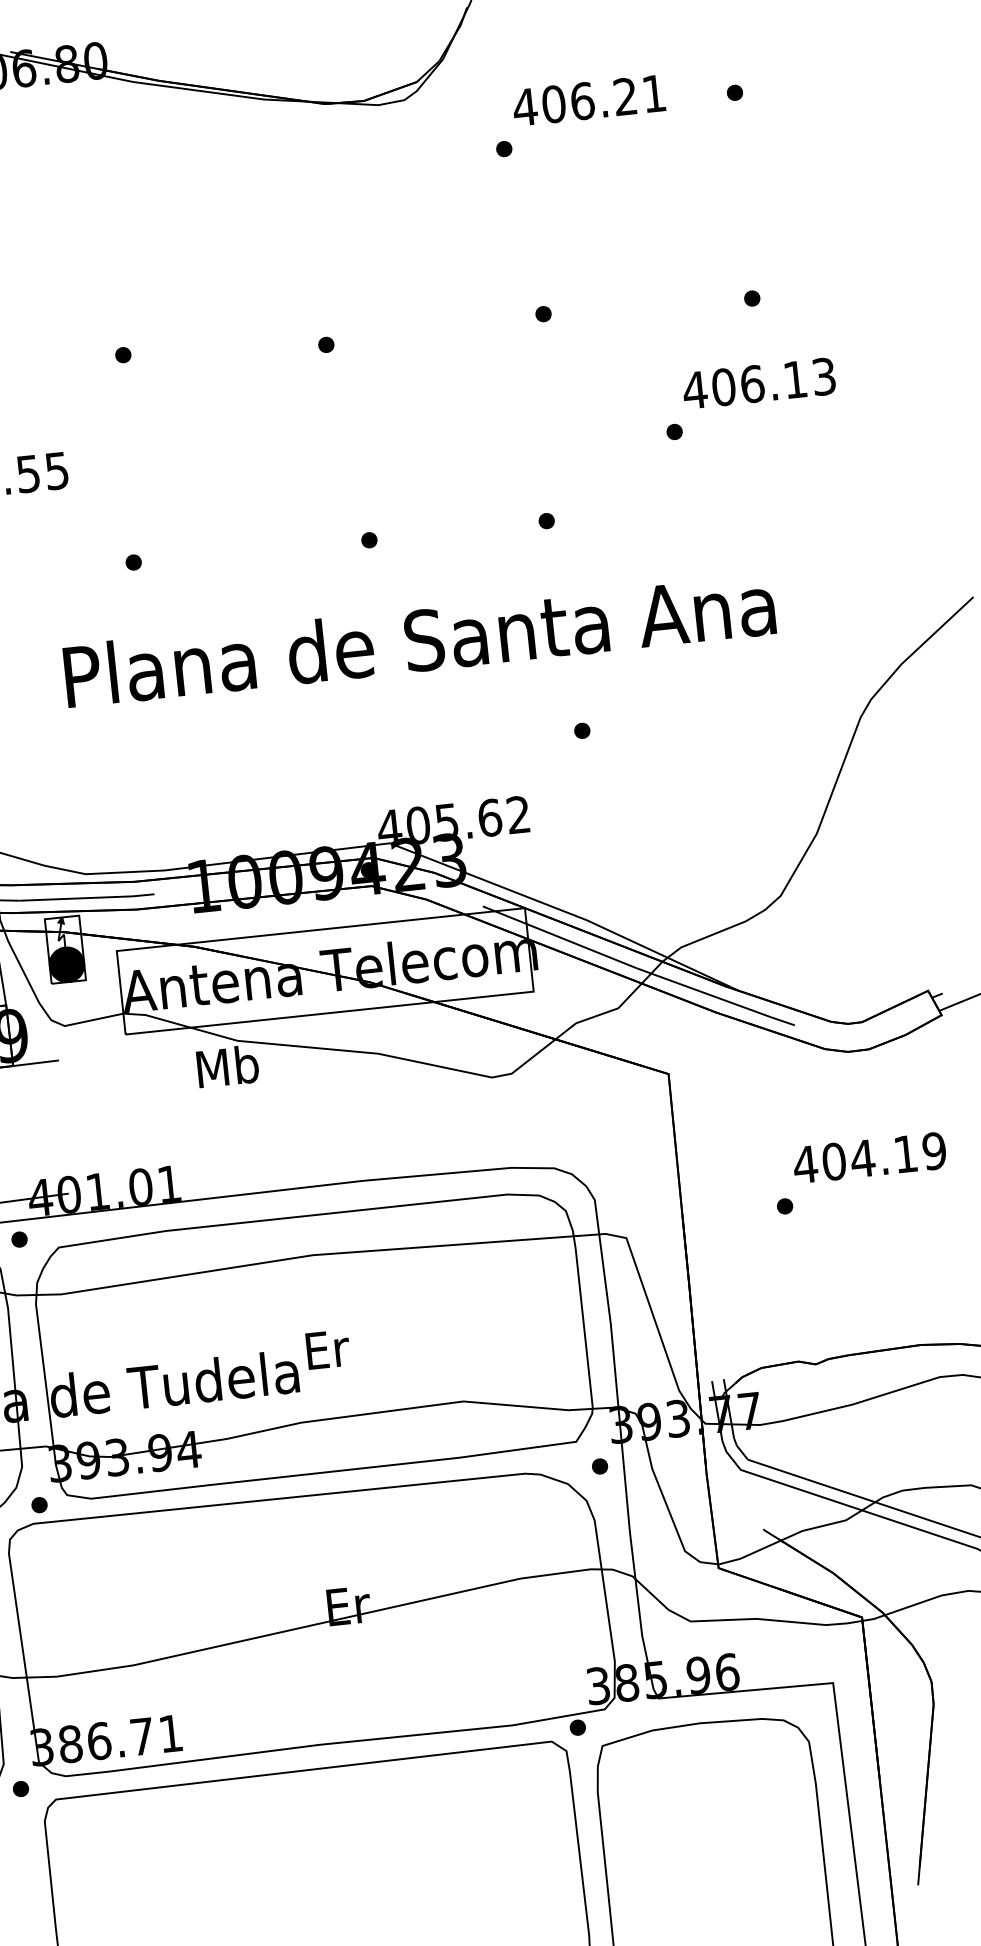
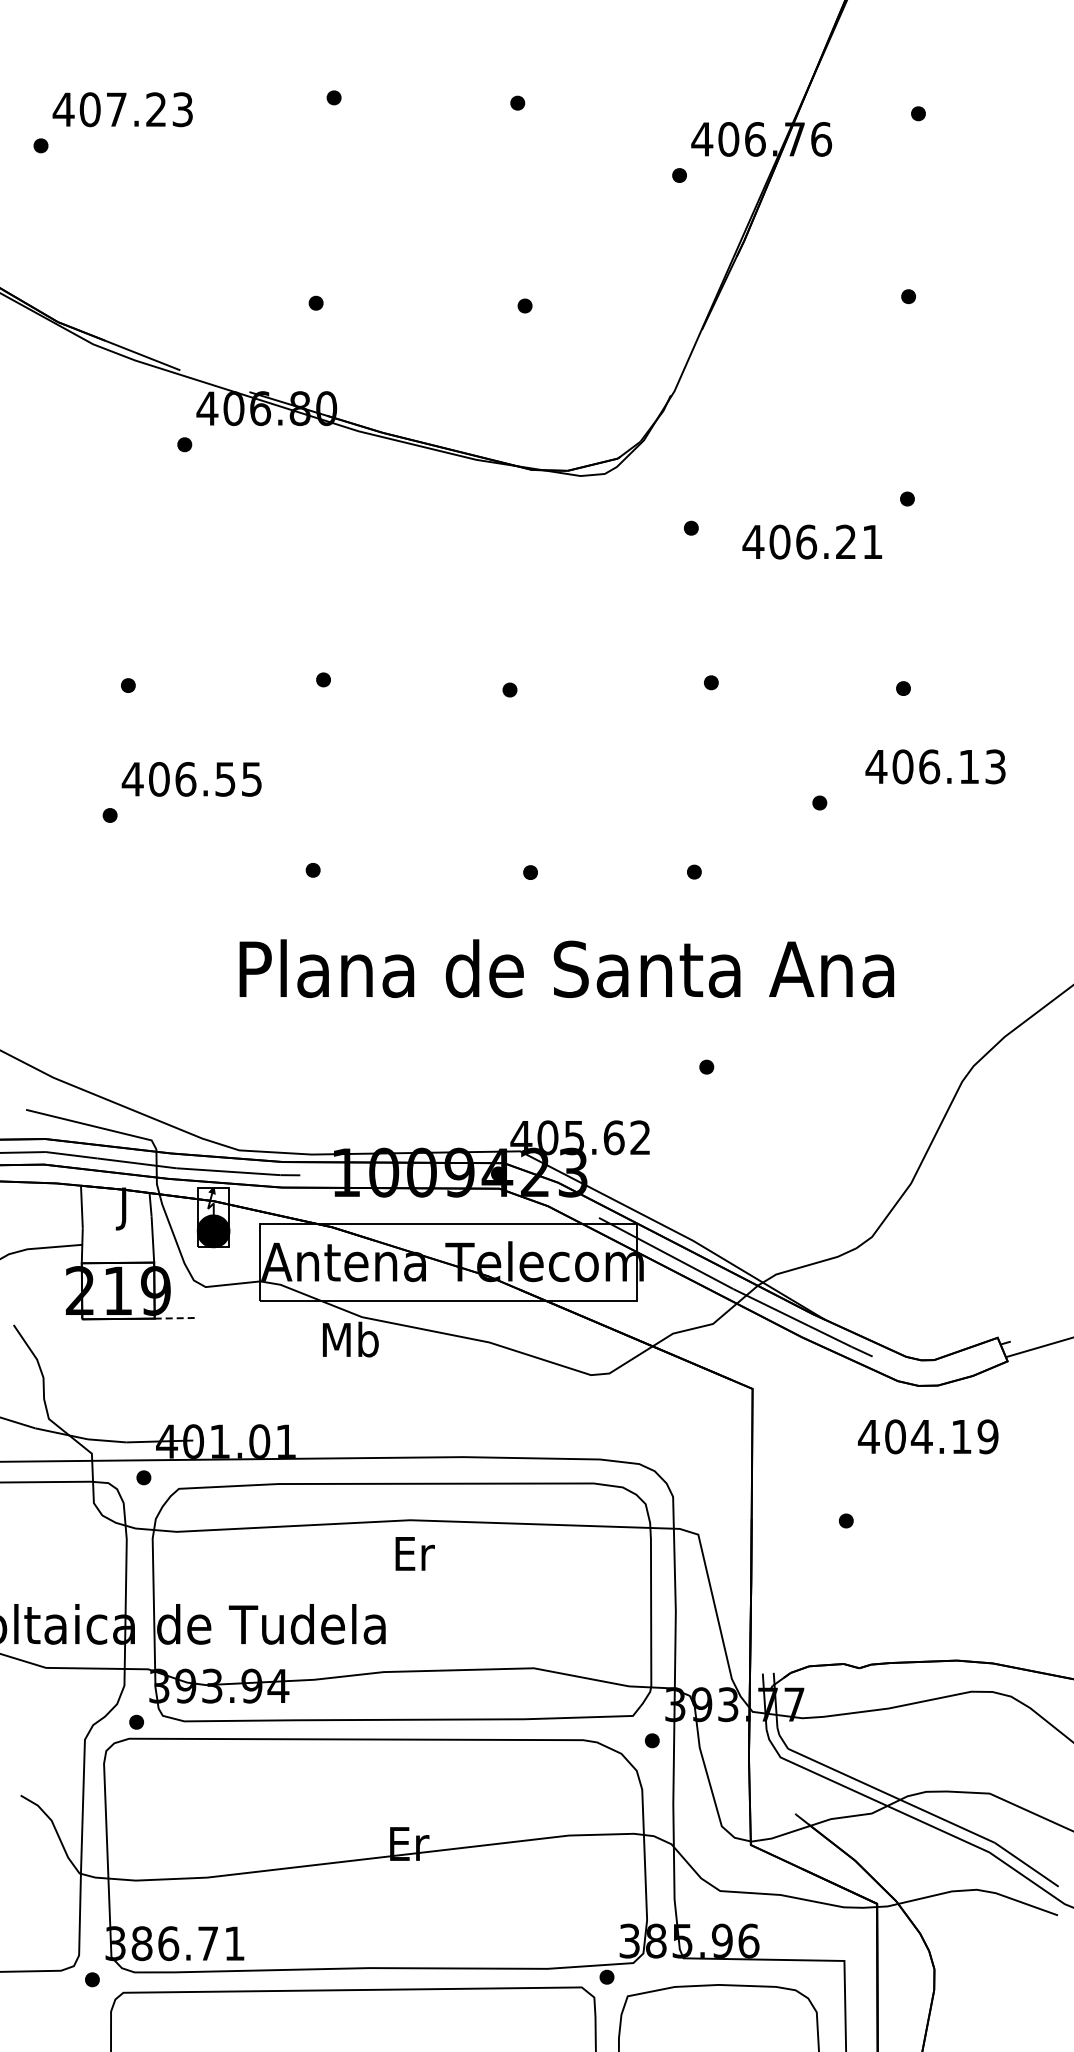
text: (589, 99) -> (812, 541), moved
text: (758, 383) -> (935, 766), moved
line: (36, 1063) -> (176, 1318), solid -> dashed
text: (869, 1157) -> (928, 1436), moved
text: (327, 1349) -> (414, 1553), moved

